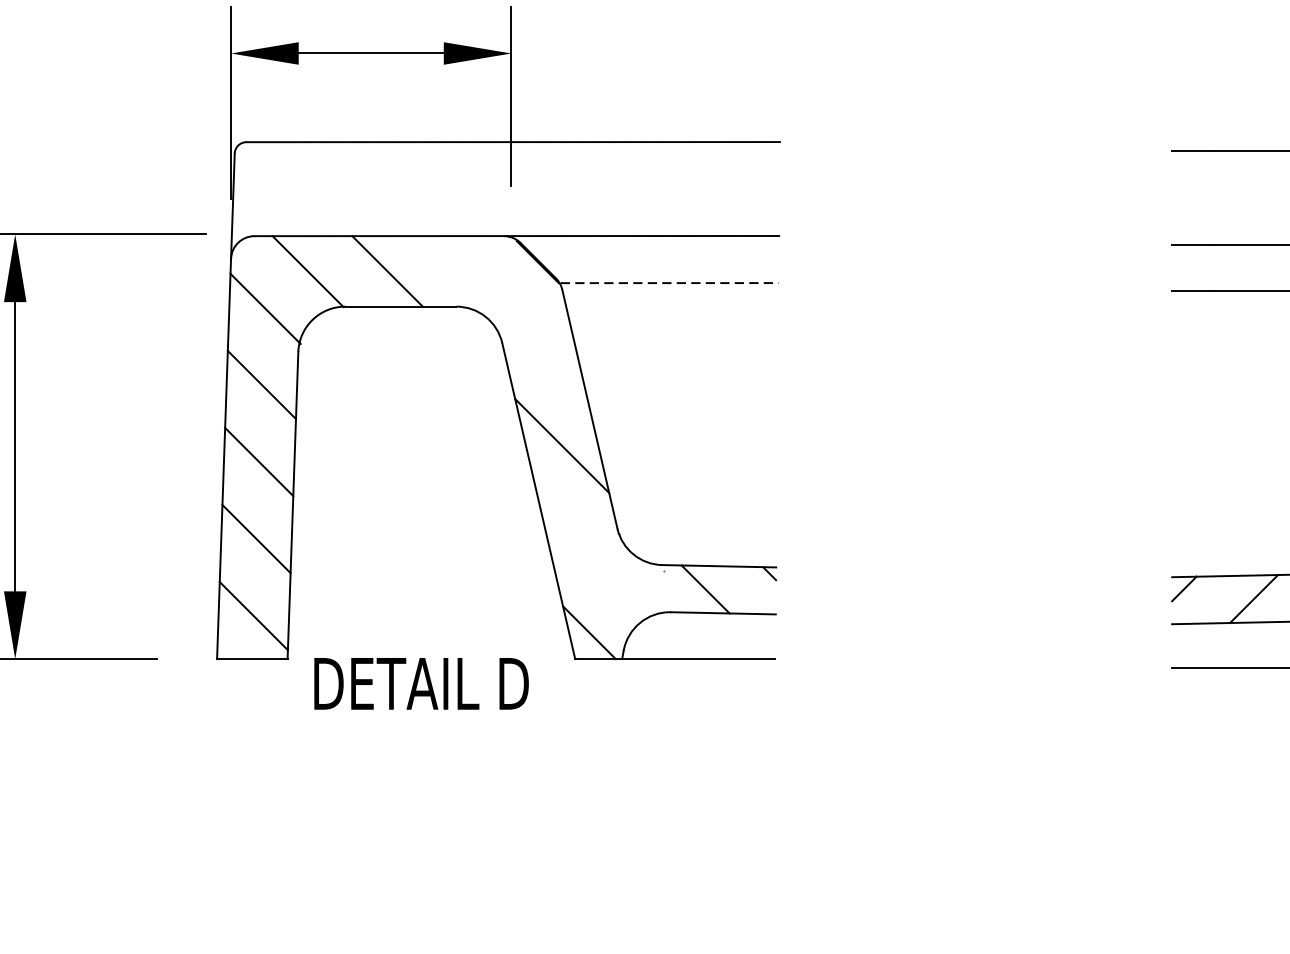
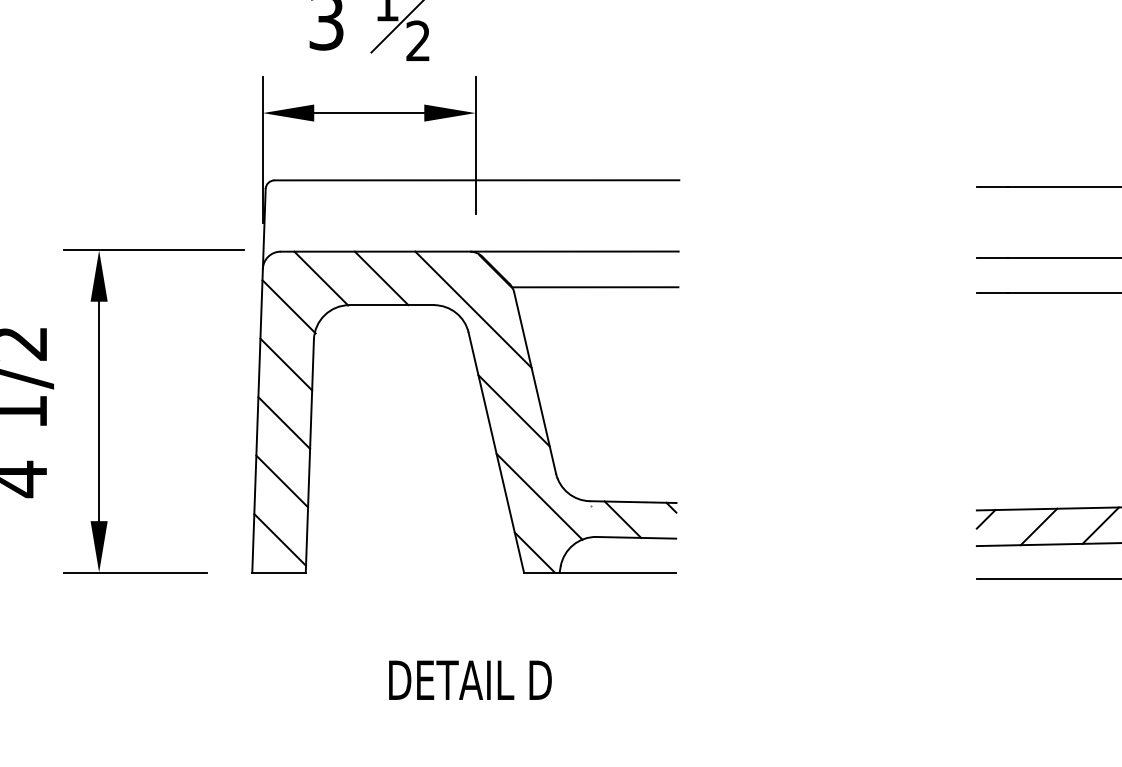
line: (669, 283) -> (595, 287), dashed -> solid
line: (508, 312) -> (473, 309), added
line: (595, 558) -> (539, 496), added
text: (421, 682) -> (470, 679), moved

